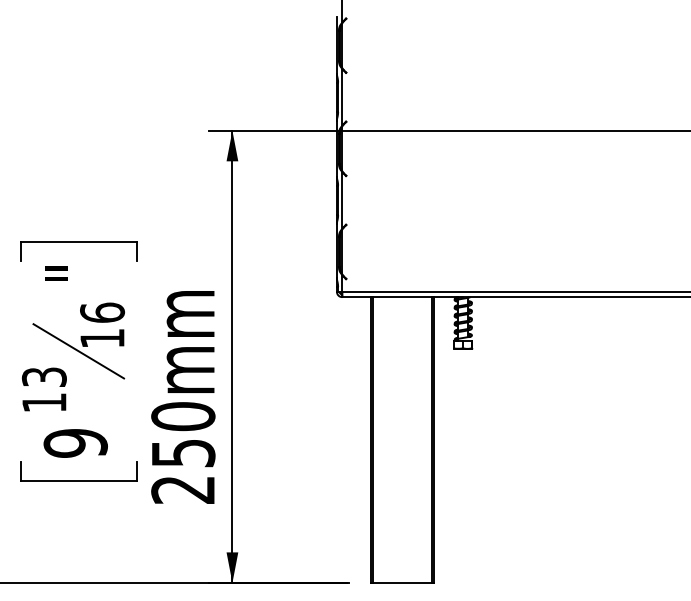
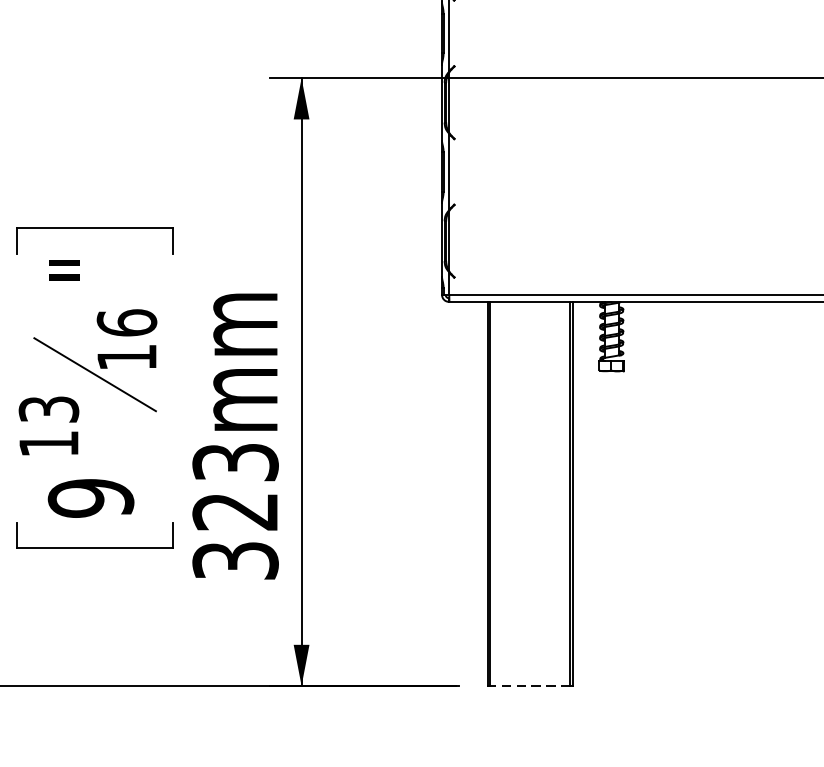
text: (183, 452) -> (235, 510), 250mm -> 323mm
line: (402, 582) -> (530, 685), solid -> dashed

